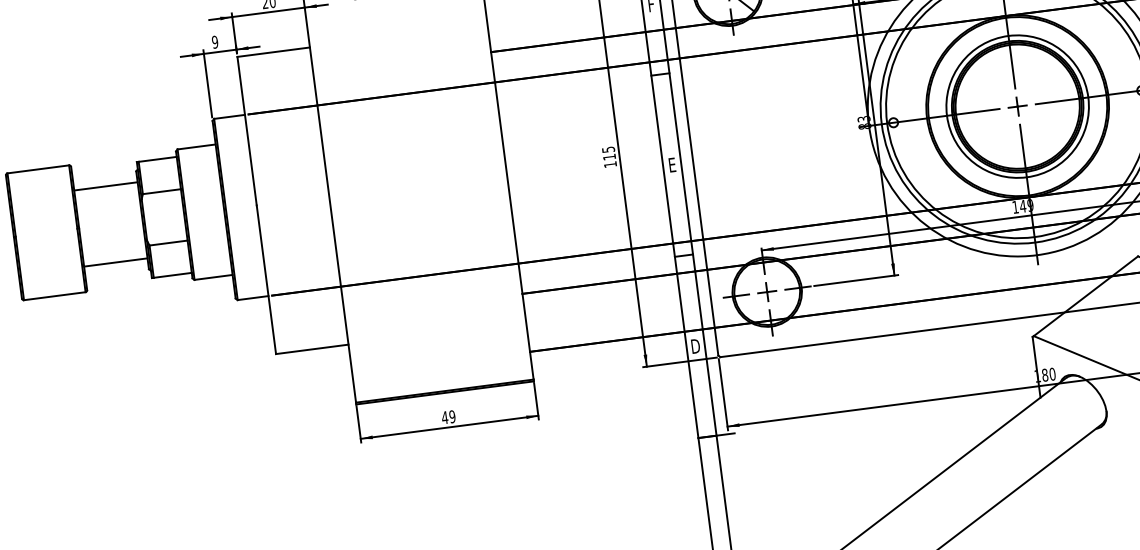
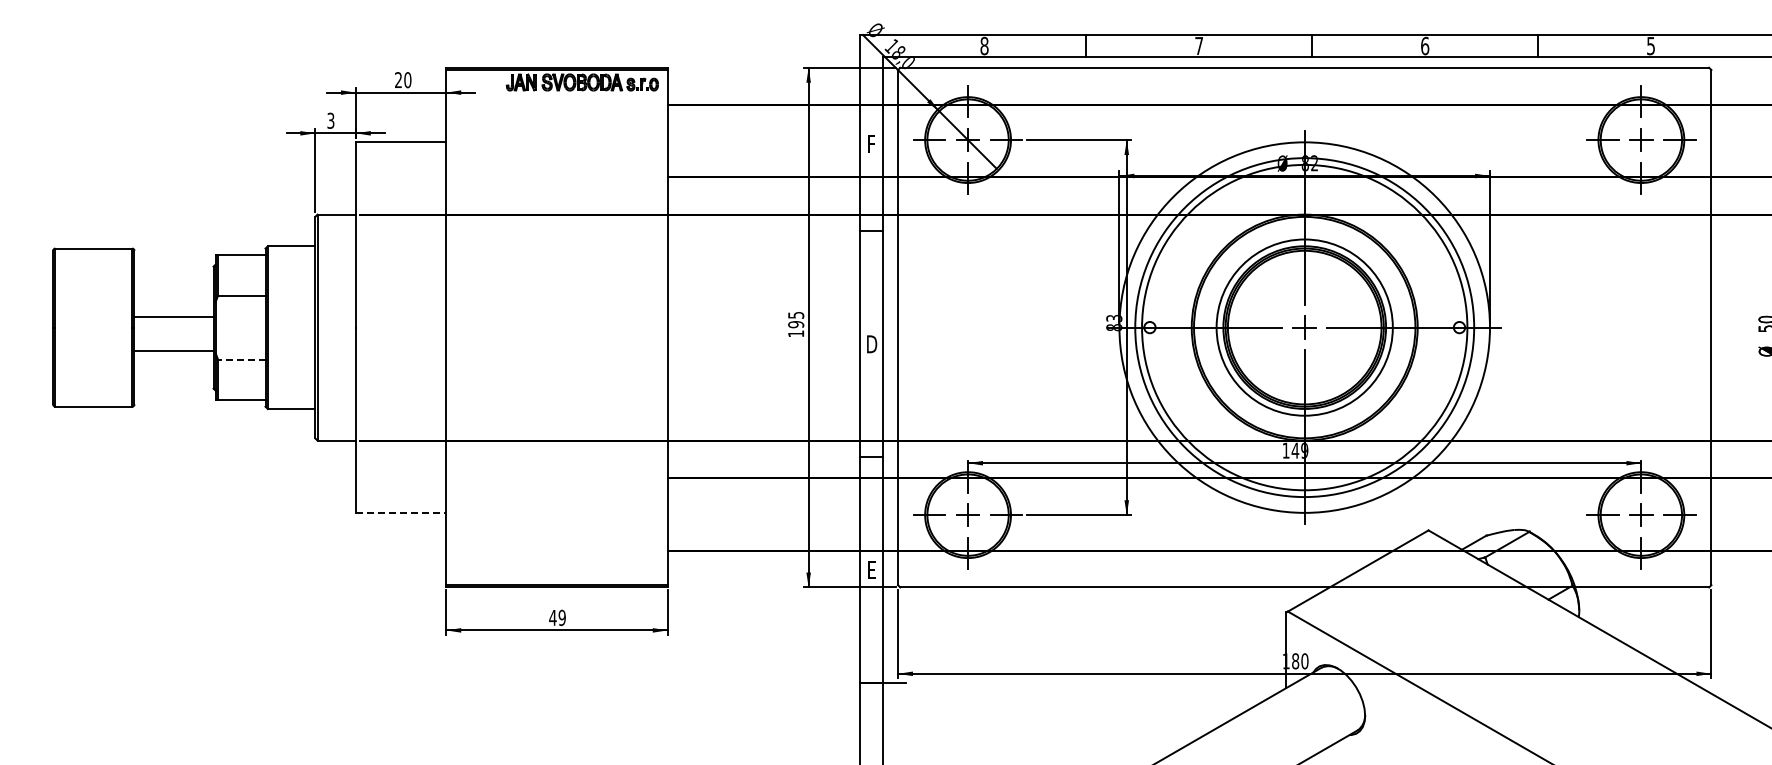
text: (214, 42) -> (330, 120), 9 -> 3
text: (609, 157) -> (796, 324), 115 -> 195
text: (672, 165) -> (872, 344), E -> D
line: (105, 186) -> (173, 317), moved
line: (168, 242) -> (241, 359), solid -> dashed
line: (115, 262) -> (173, 351), moved
text: (695, 346) -> (871, 570), D -> E
line: (312, 348) -> (401, 512), solid -> dashed

